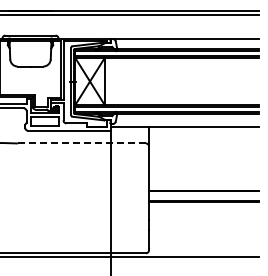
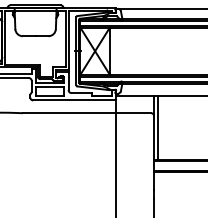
line: (82, 143) -> (87, 113), dashed -> solid
line: (152, 158) -> (157, 128), added

